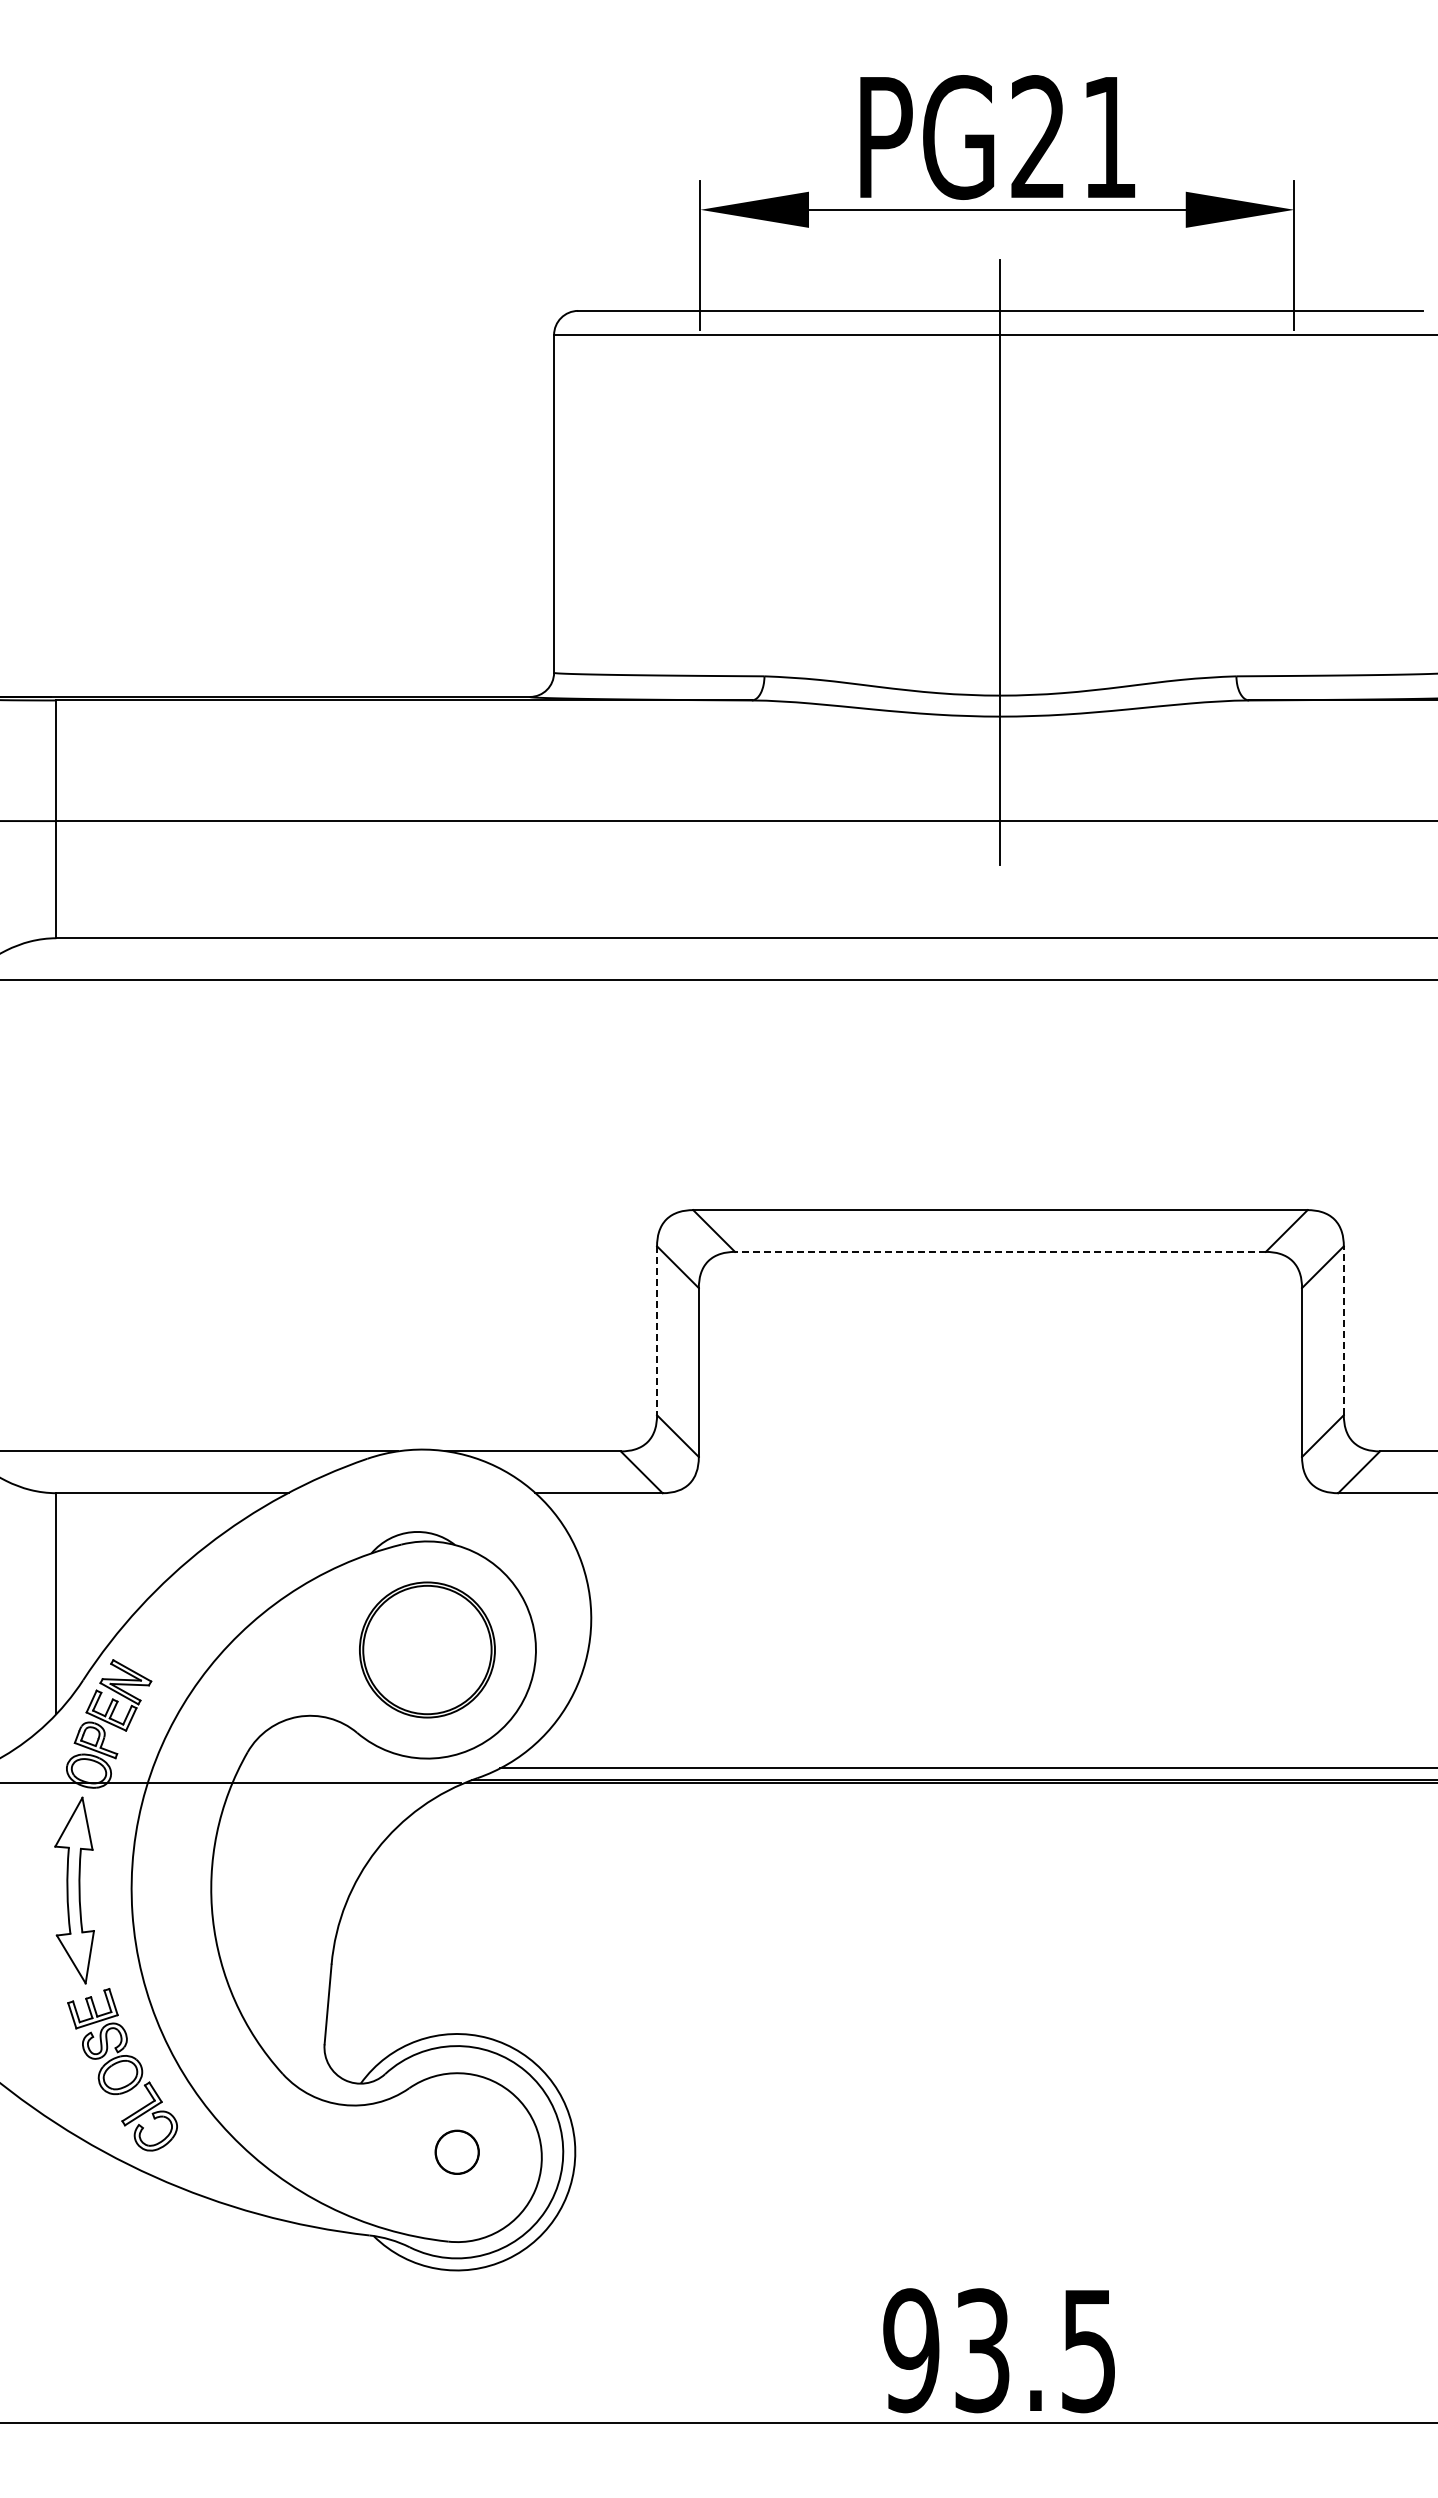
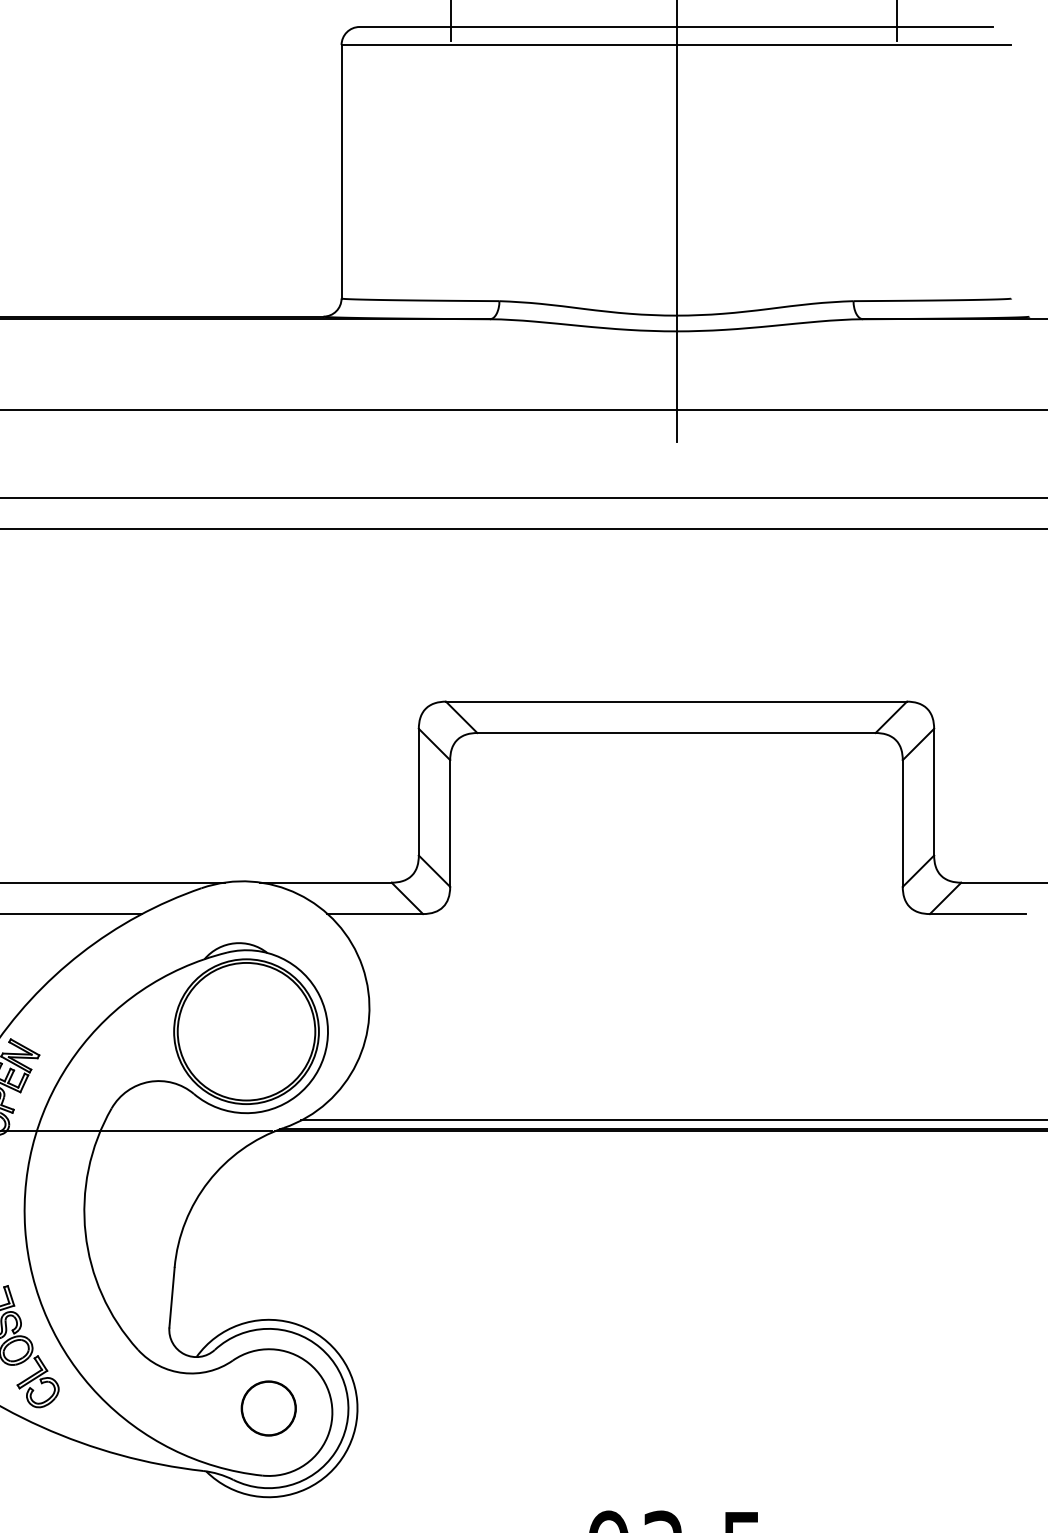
line: (999, 1251) -> (675, 732), dashed -> solid
line: (1343, 1330) -> (933, 791), dashed -> solid
line: (657, 1331) -> (419, 792), dashed -> solid
part: (427, 1649) -> (246, 1031), size x1.43
circle: (457, 2152) -> (269, 1408), size x1.67

